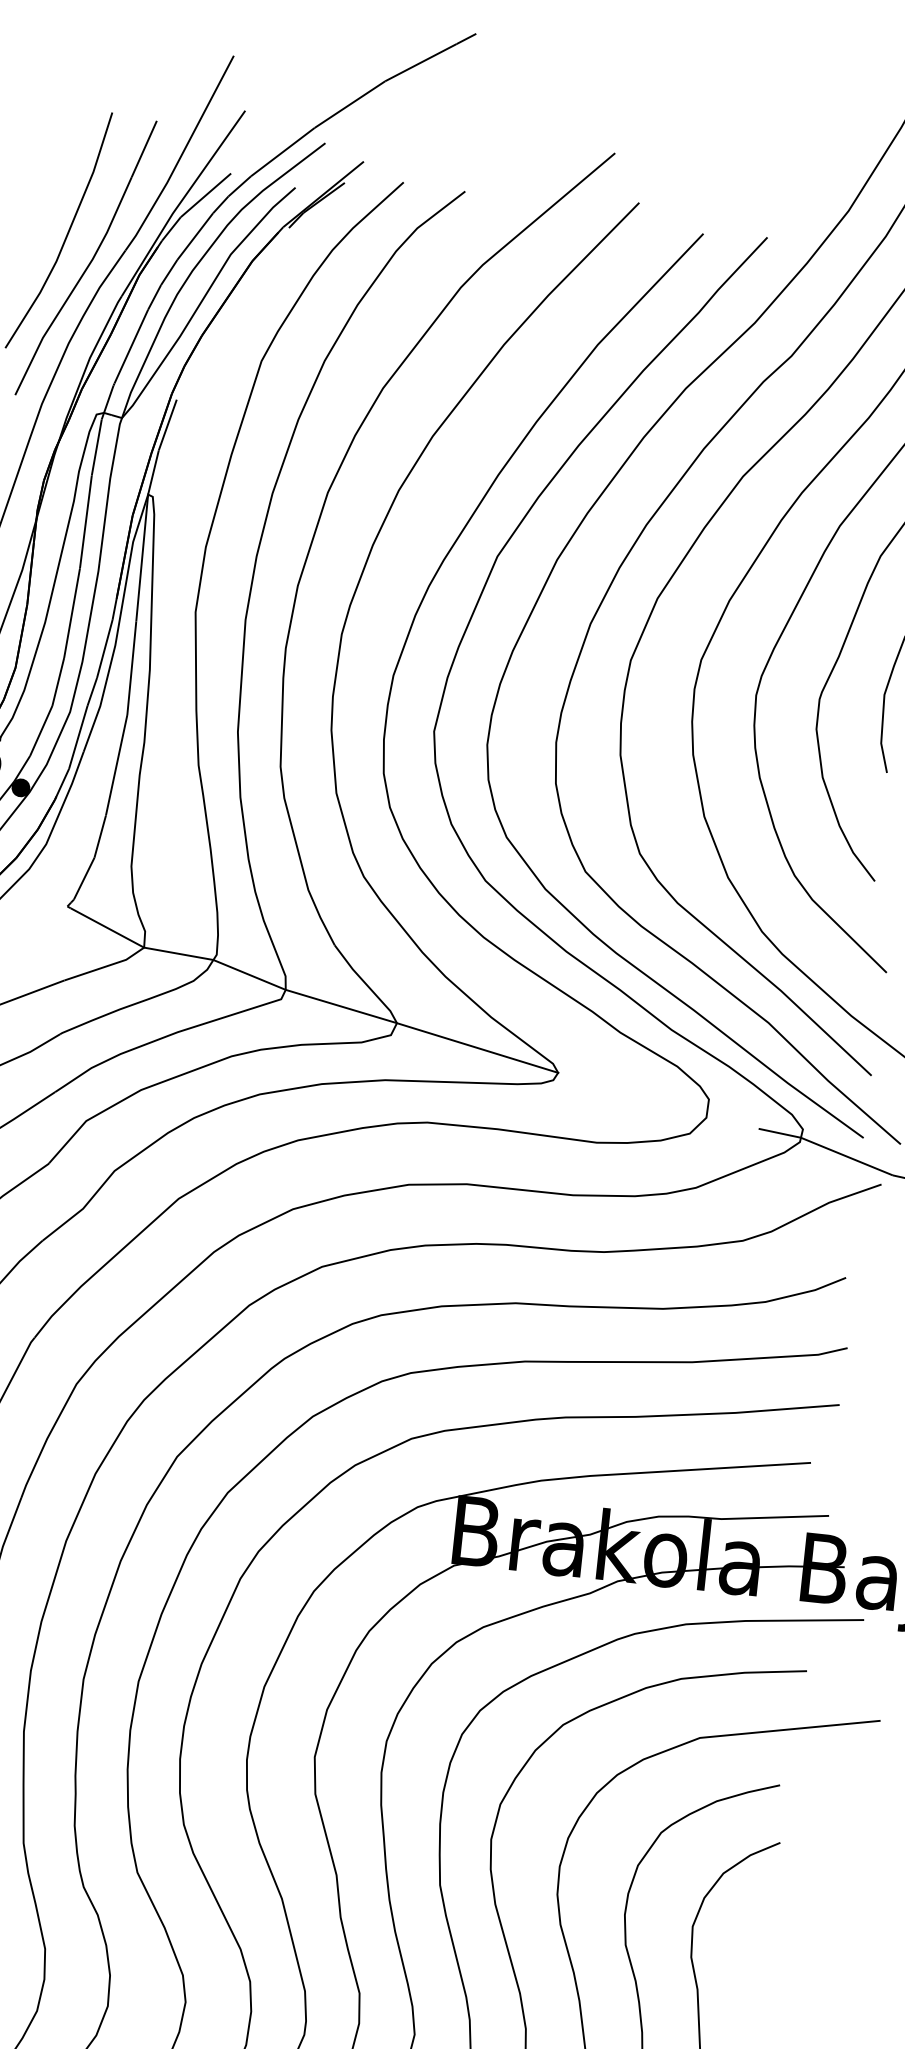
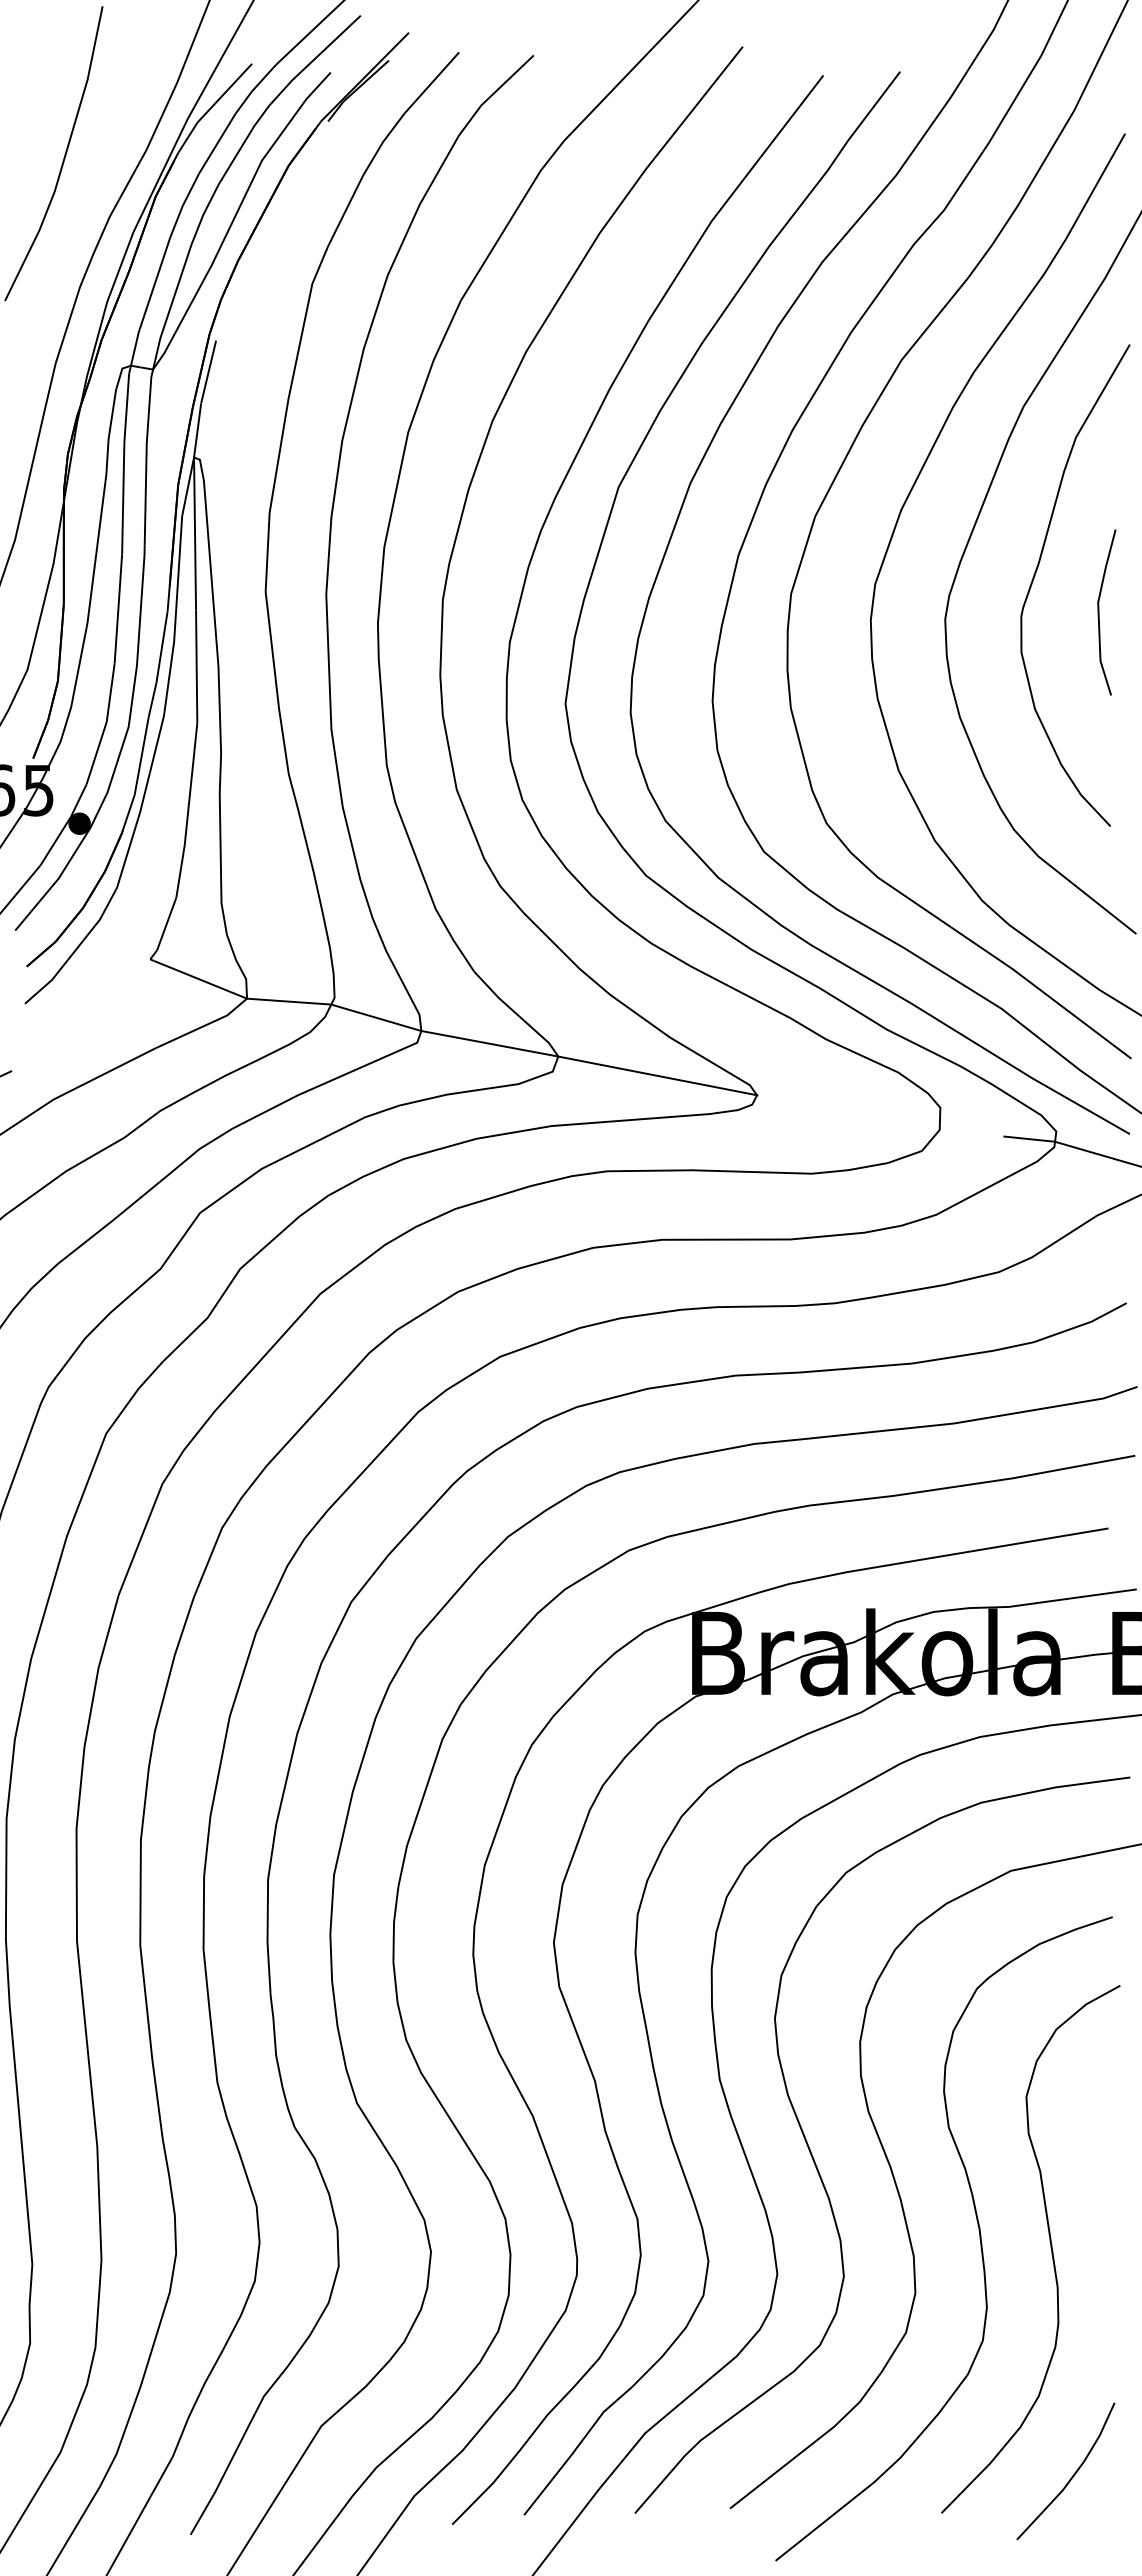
part: (90, 261) -> (95, 186), removed

